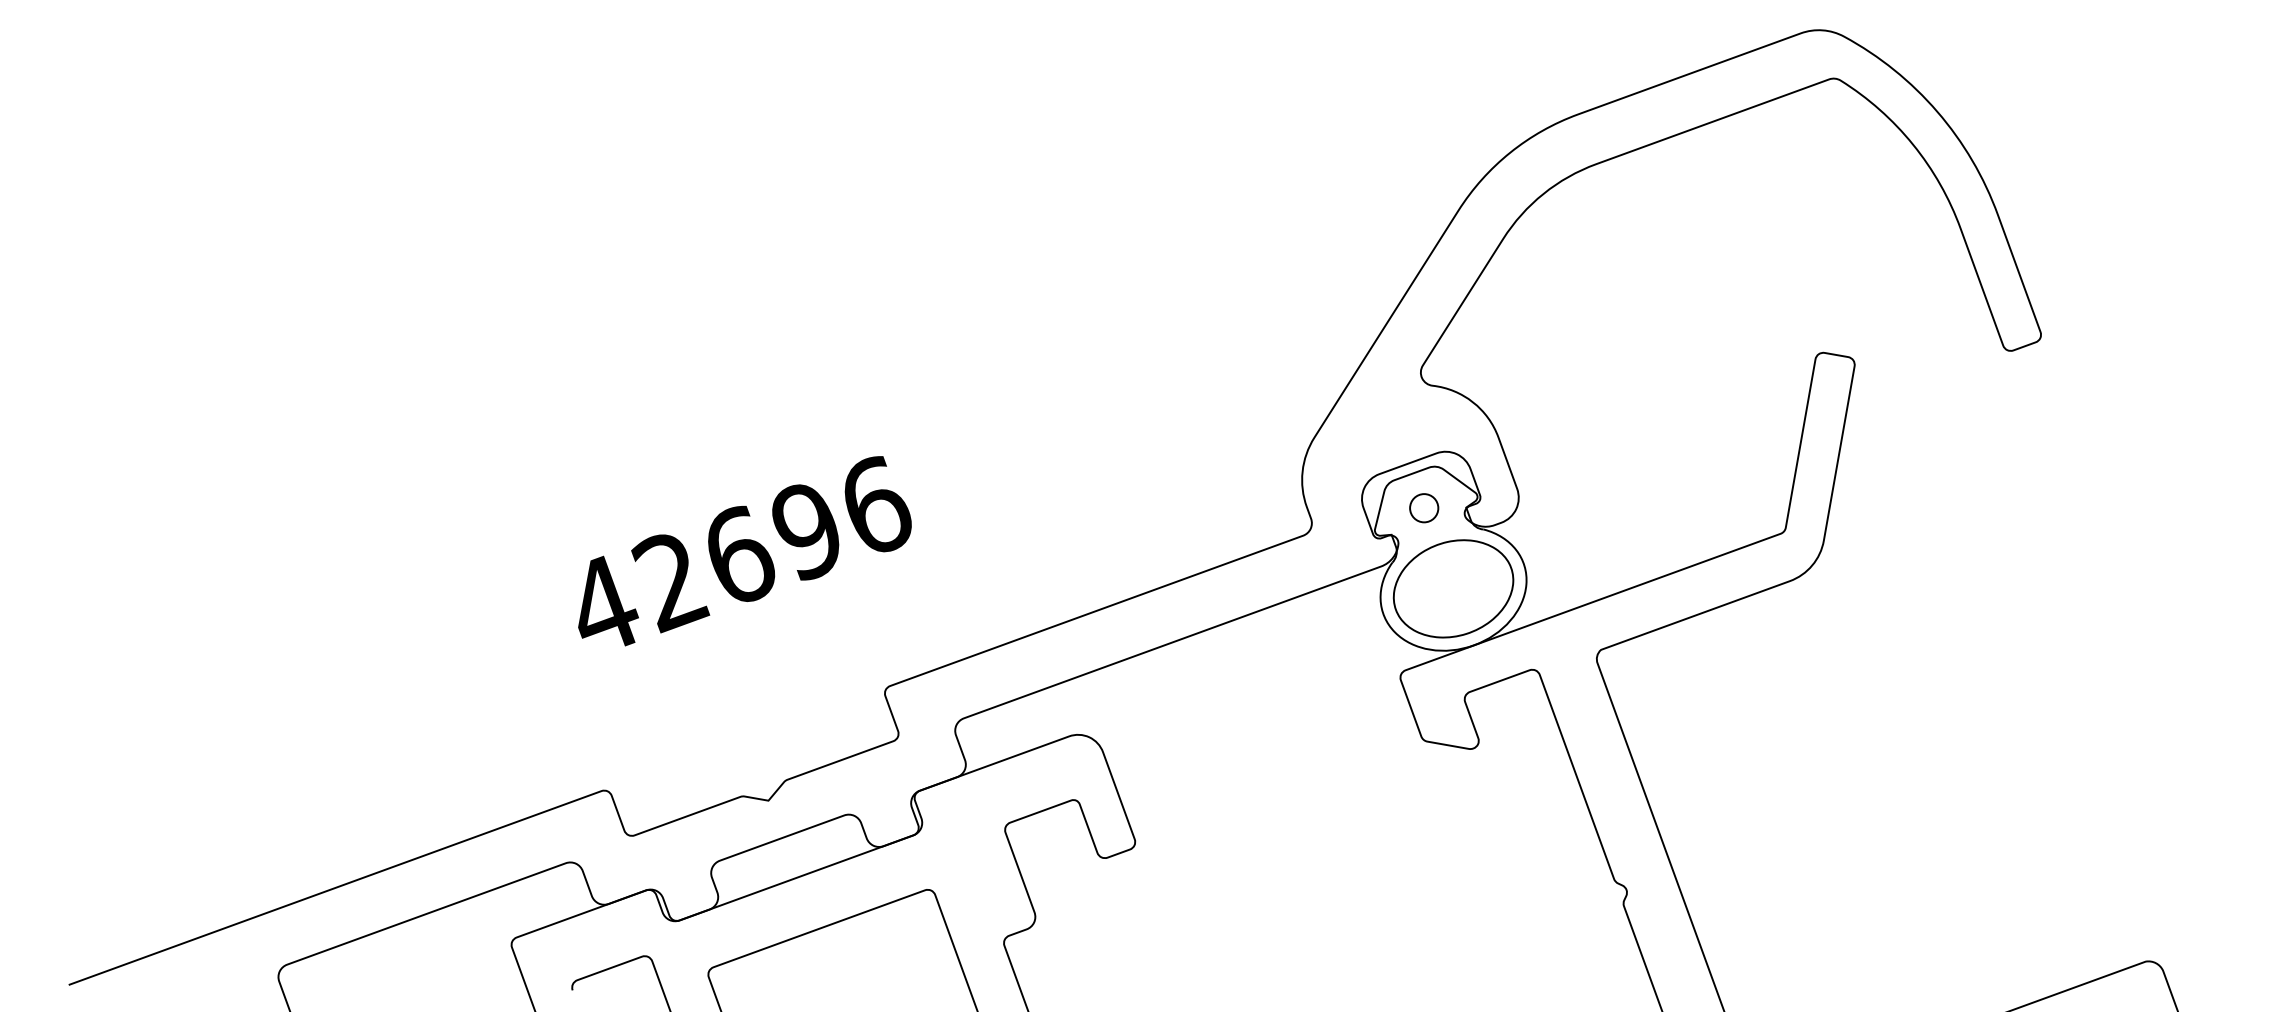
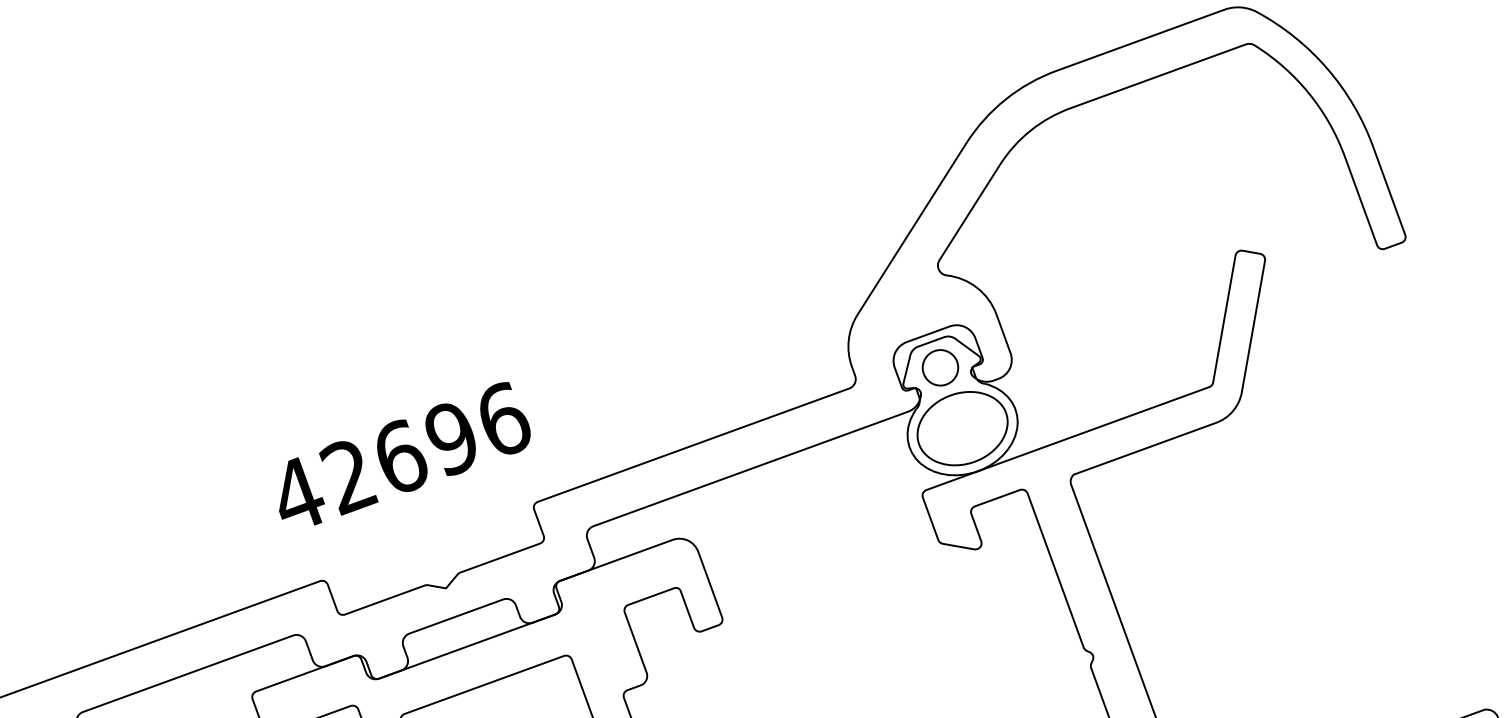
circle: (1423, 507) -> (939, 367), size x1.67
text: (744, 551) -> (404, 454), moved

